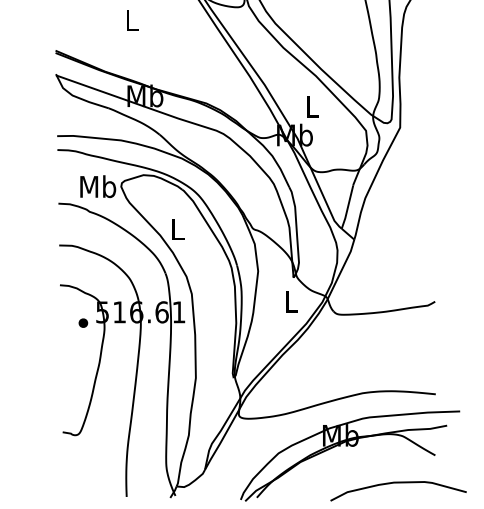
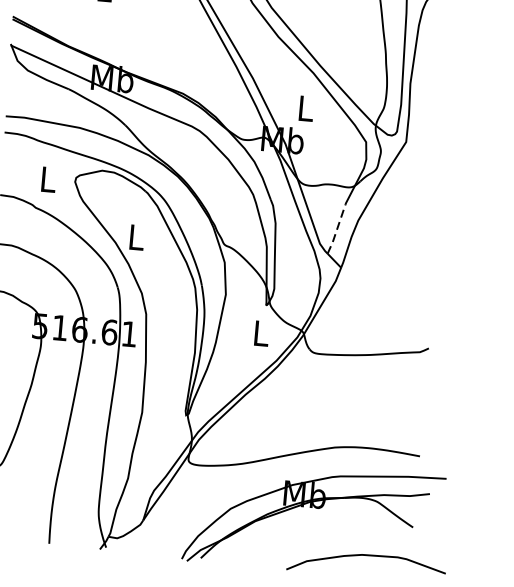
text: (98, 186) -> (48, 179), Mb -> L
line: (347, 207) -> (336, 229), solid -> dashed
part: (83, 322) -> (17, 336), removed

